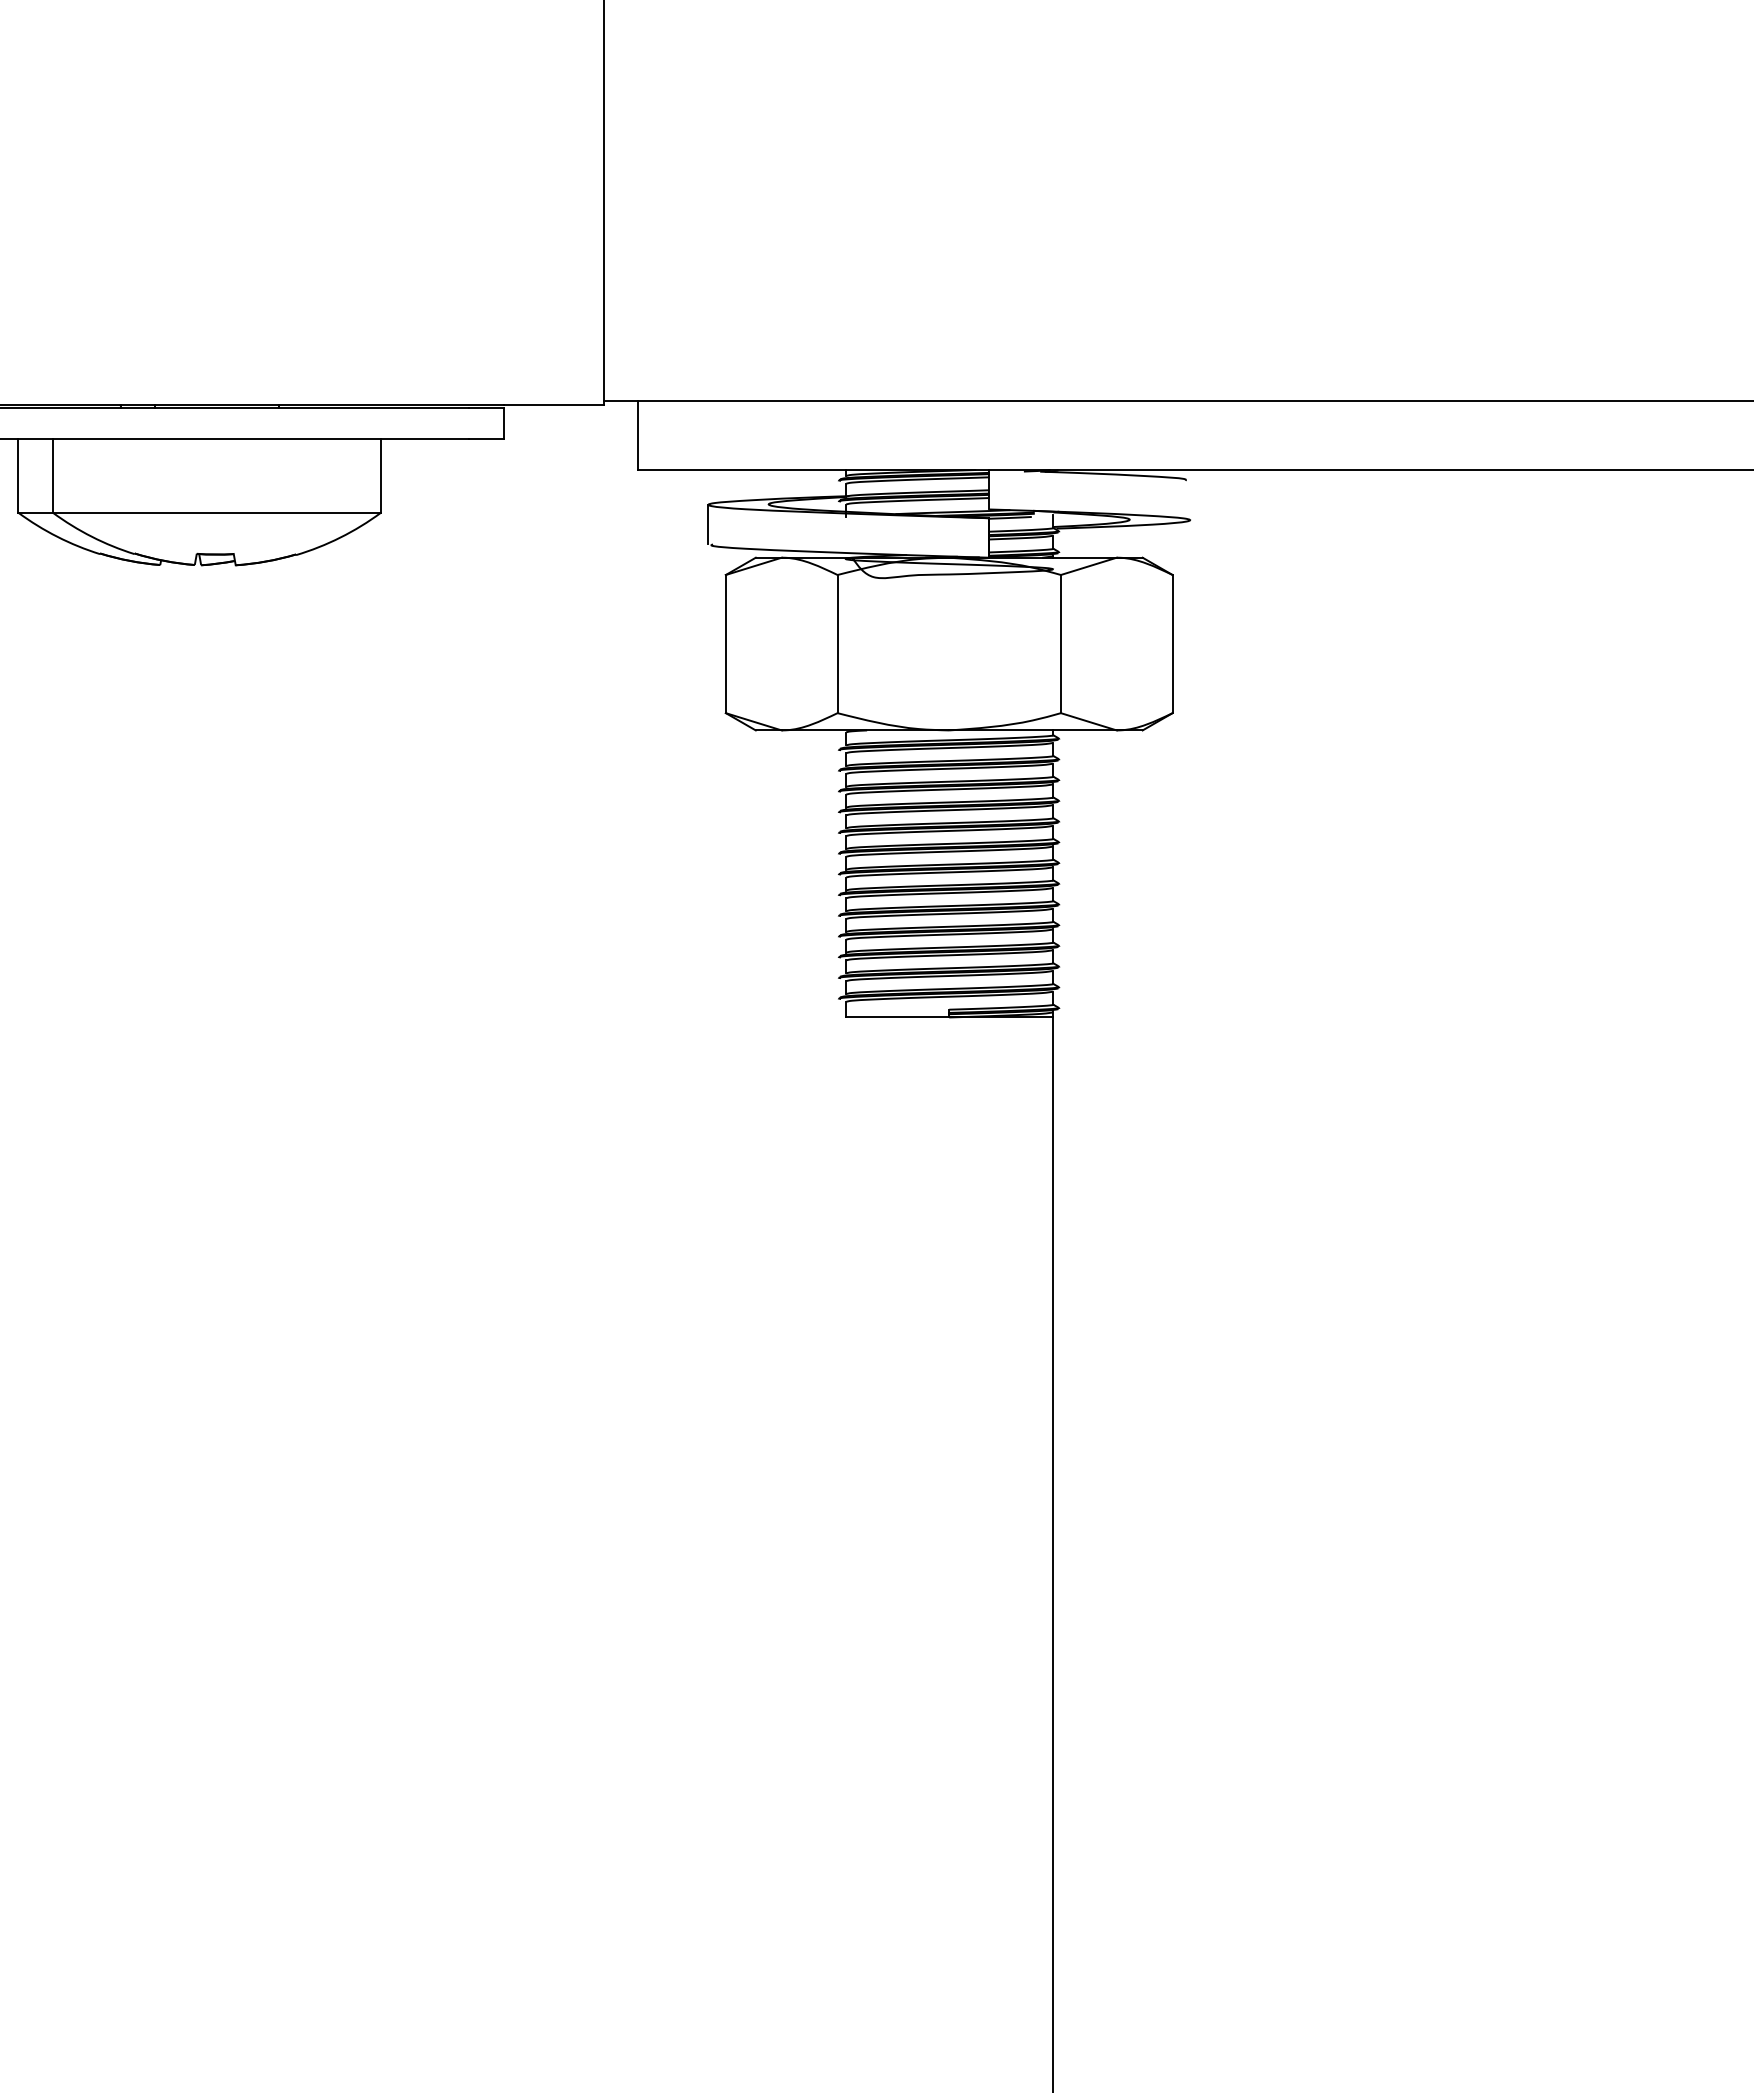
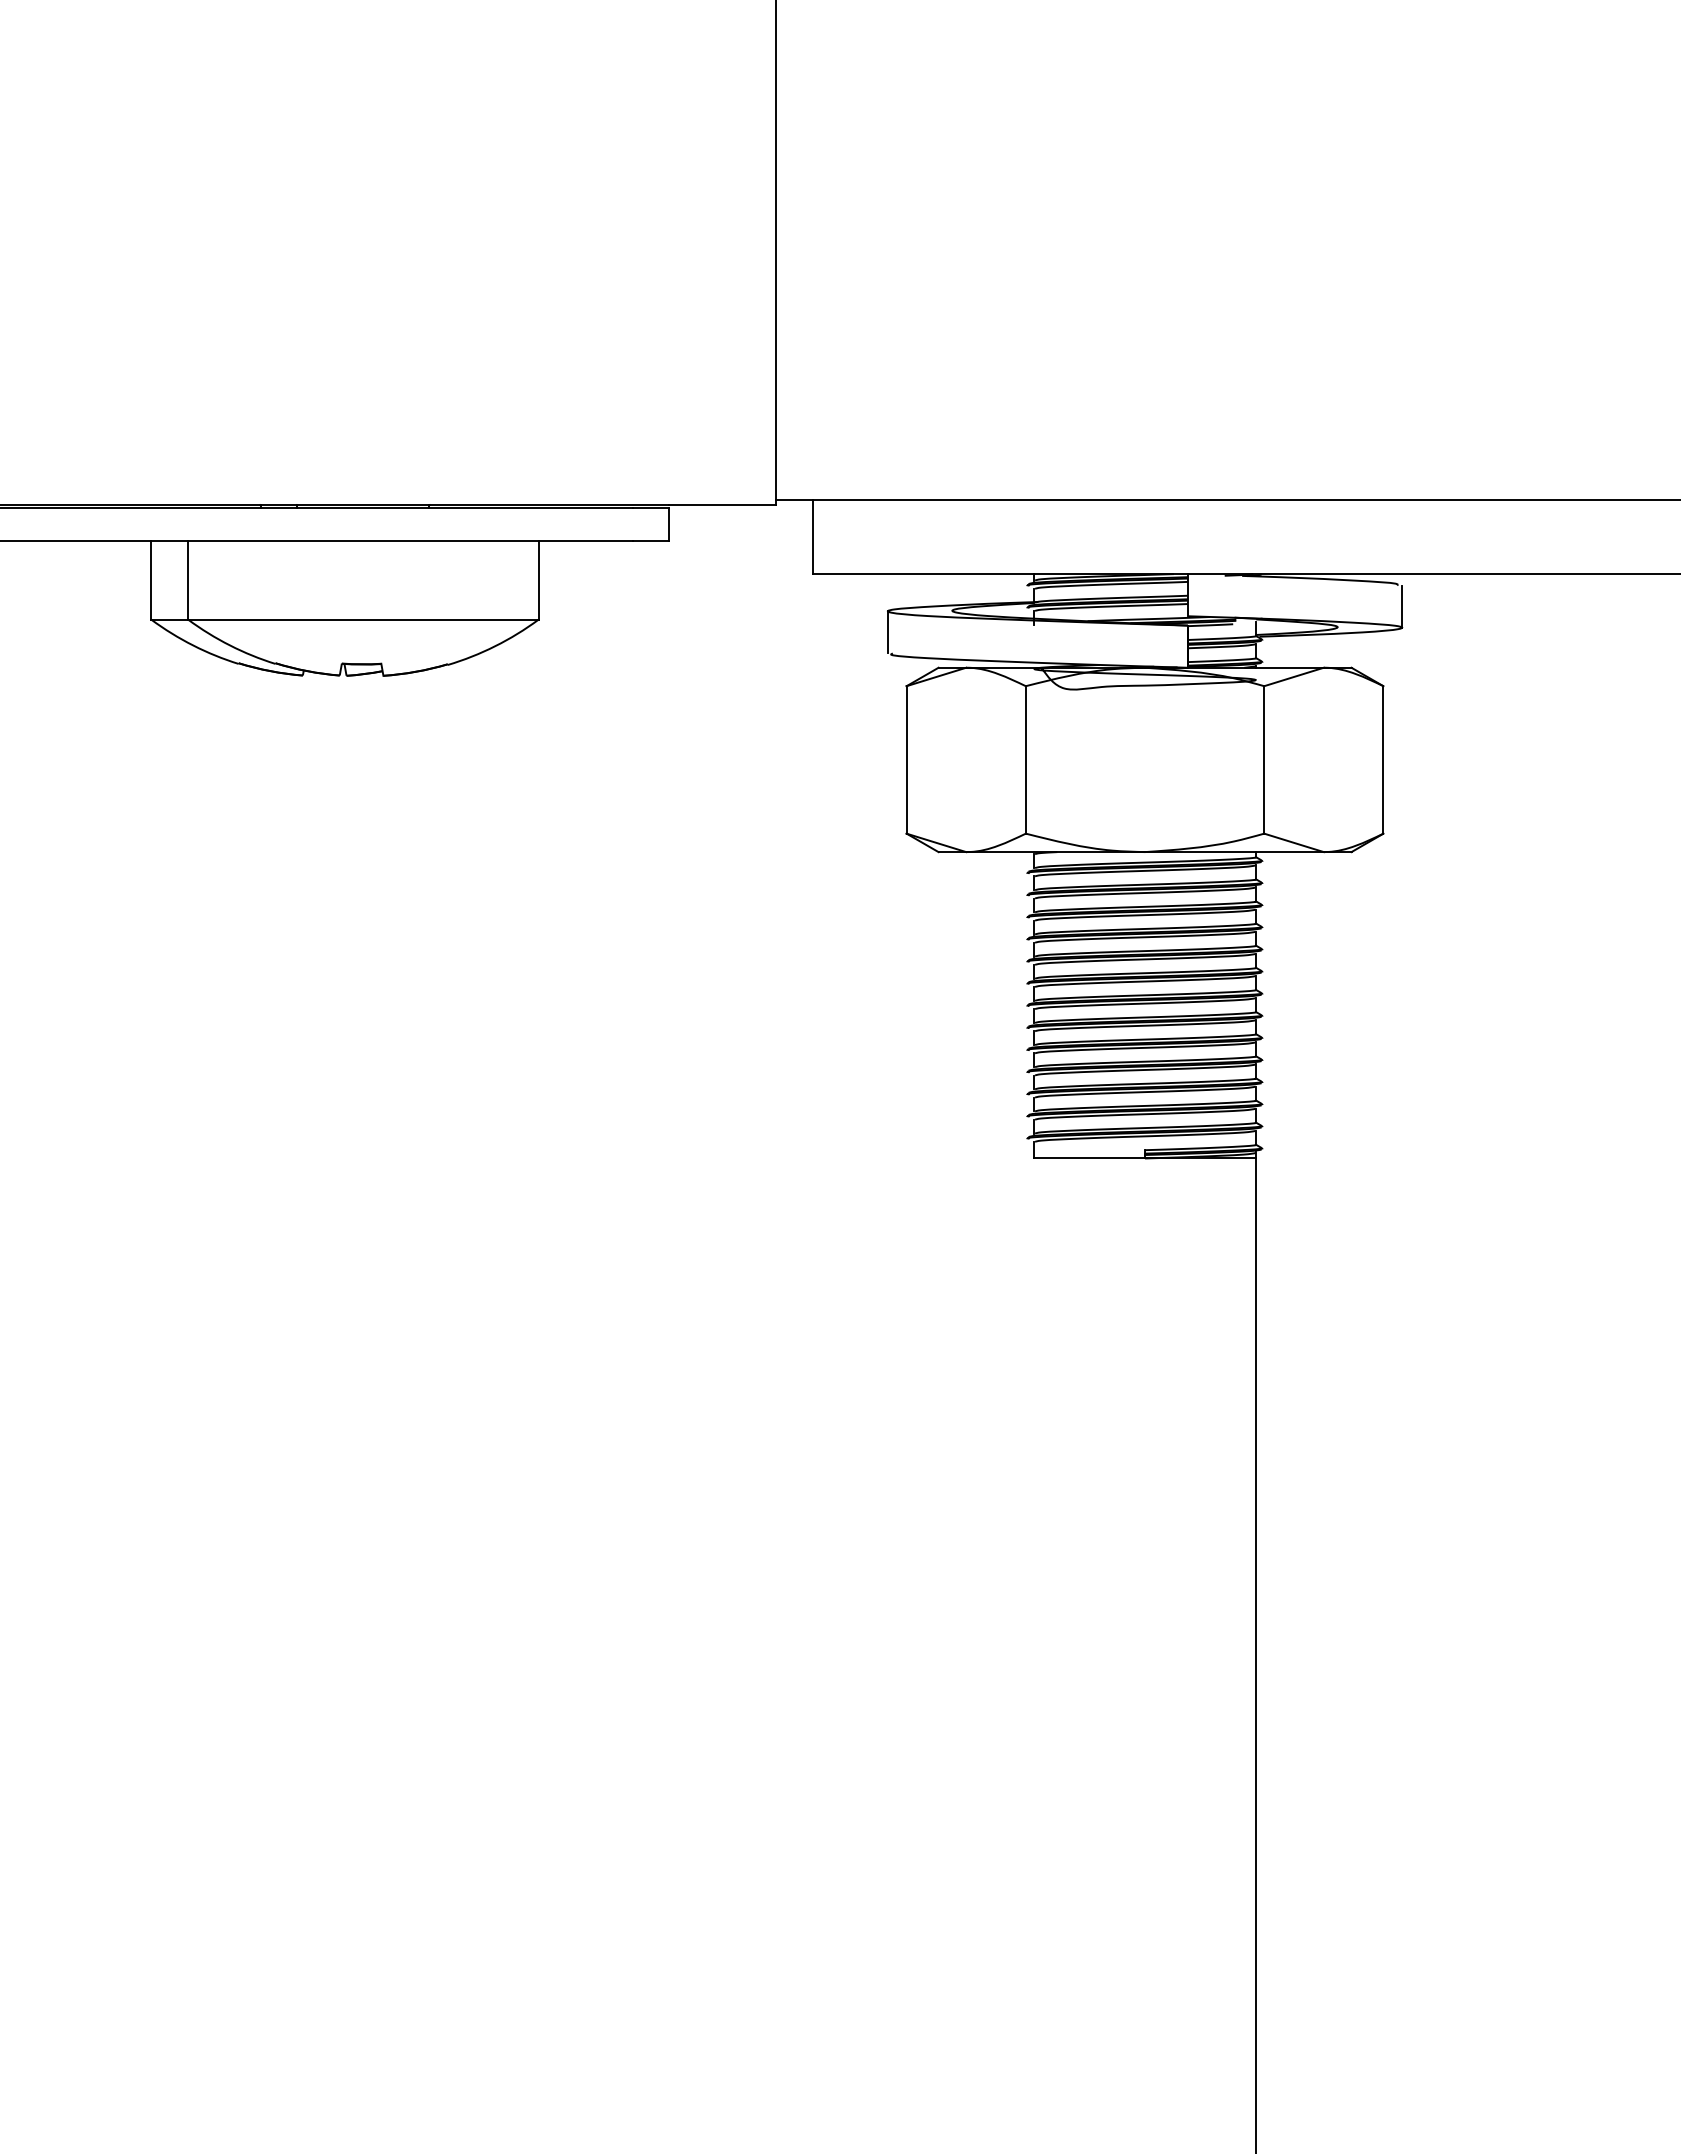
line: (1190, 500) -> (1402, 606), added

